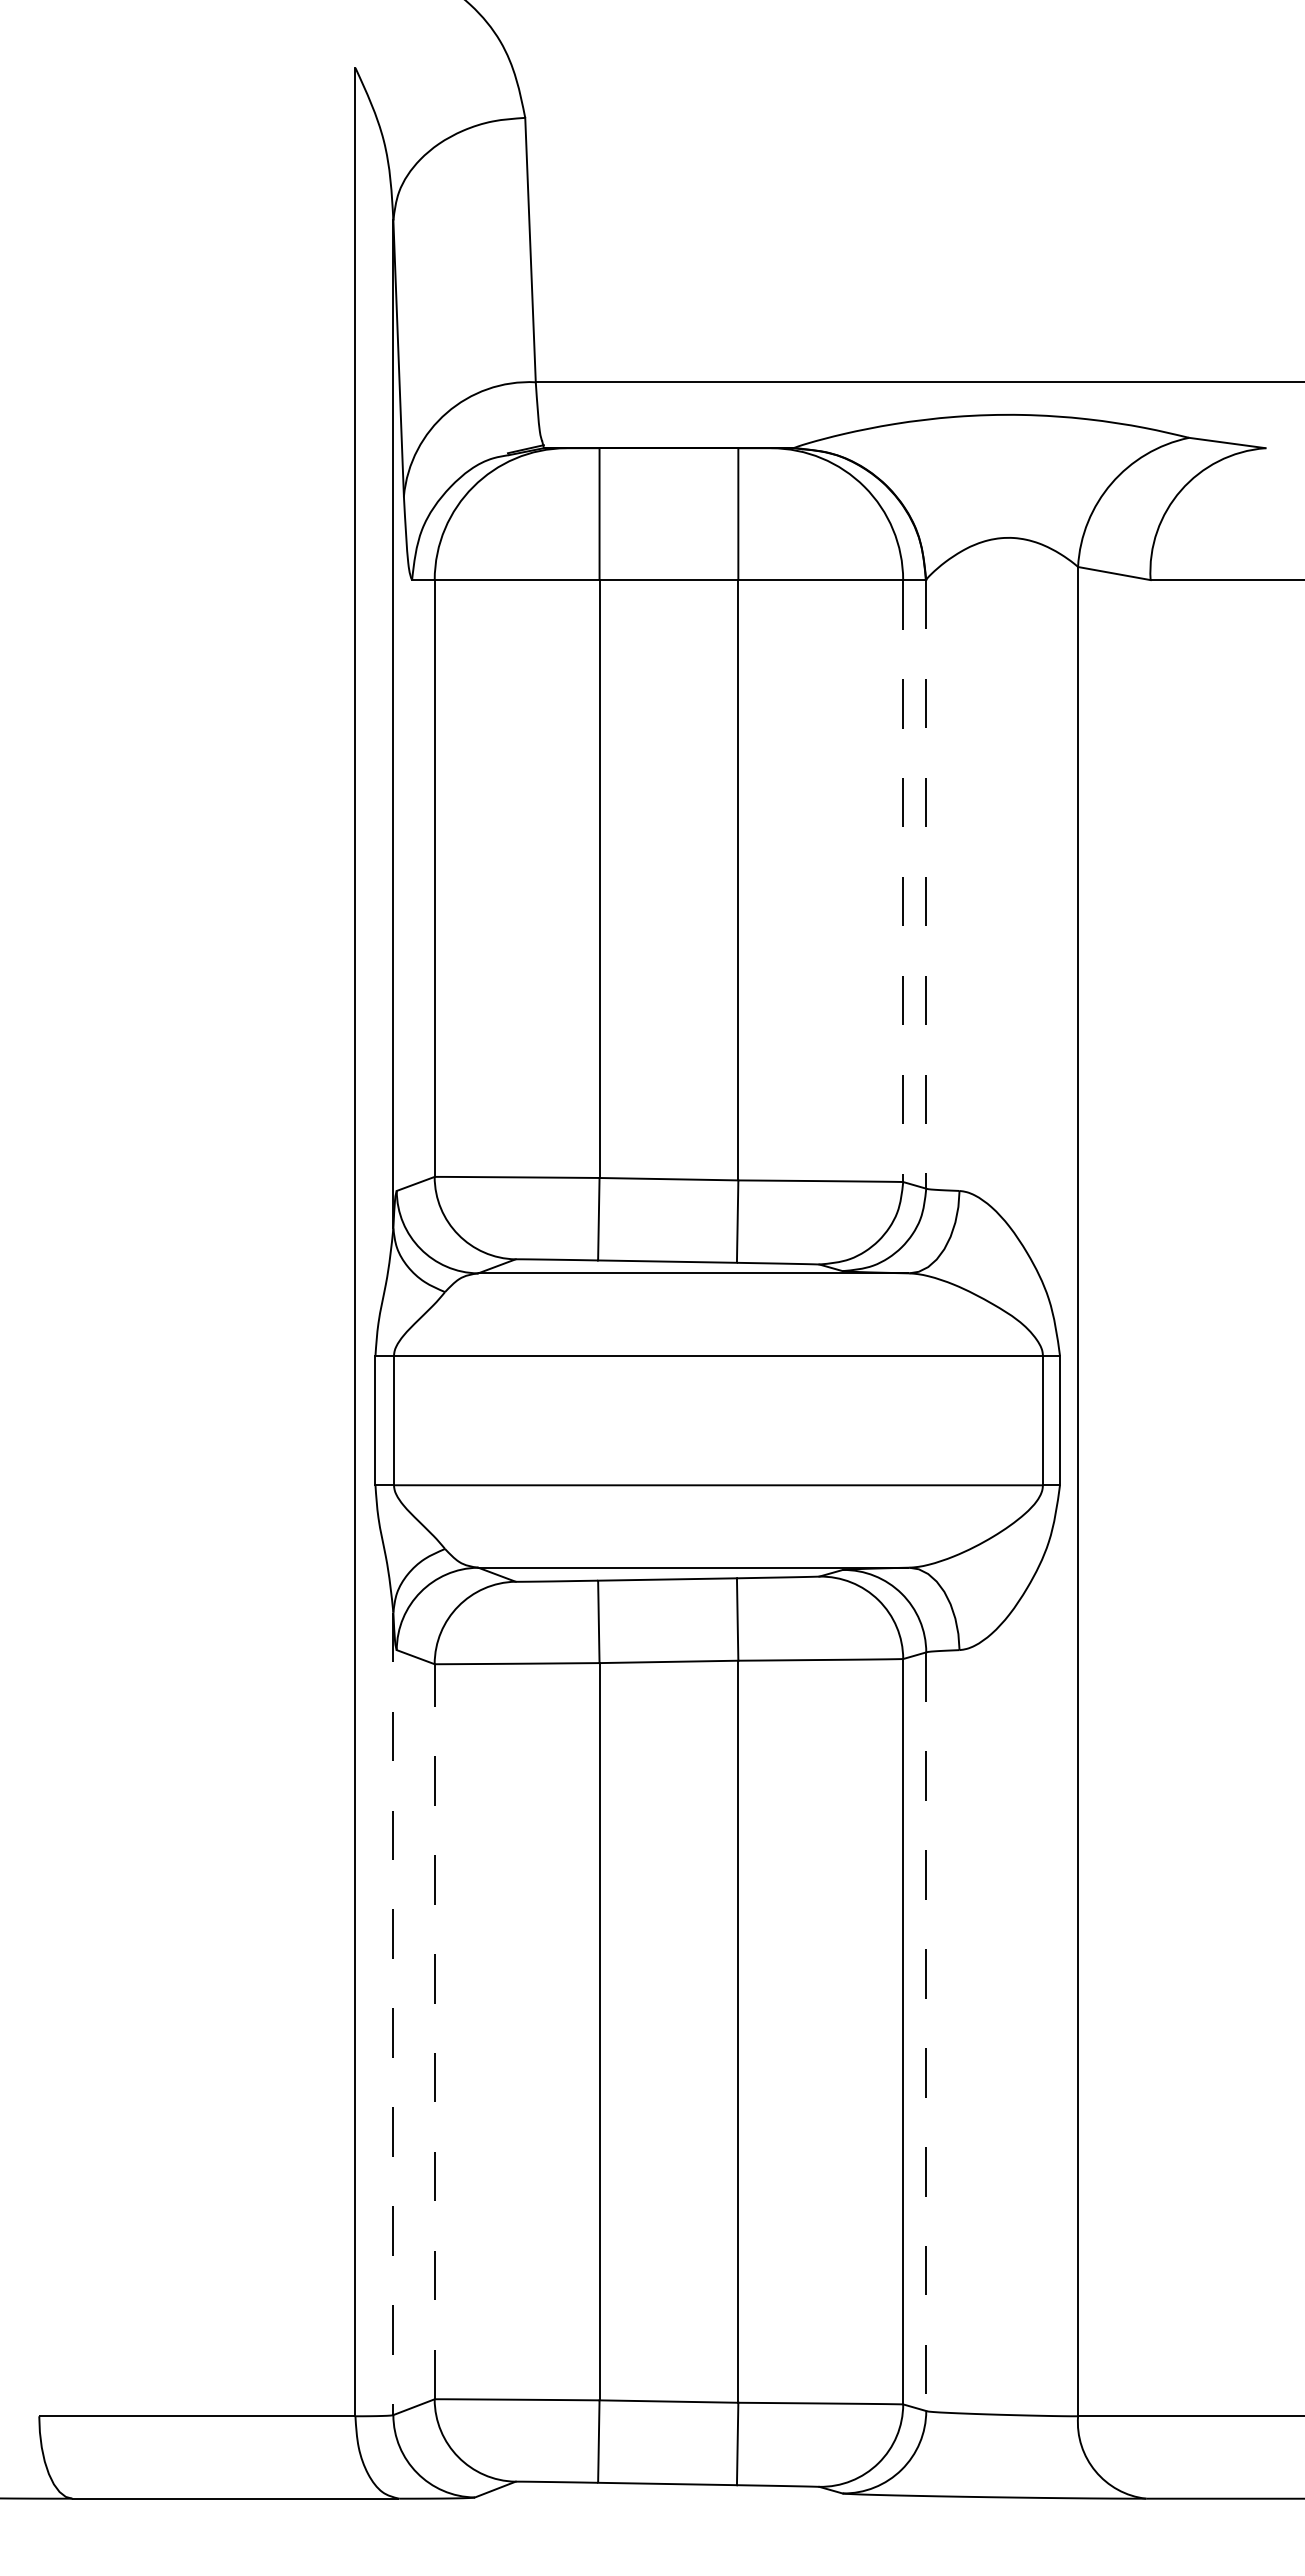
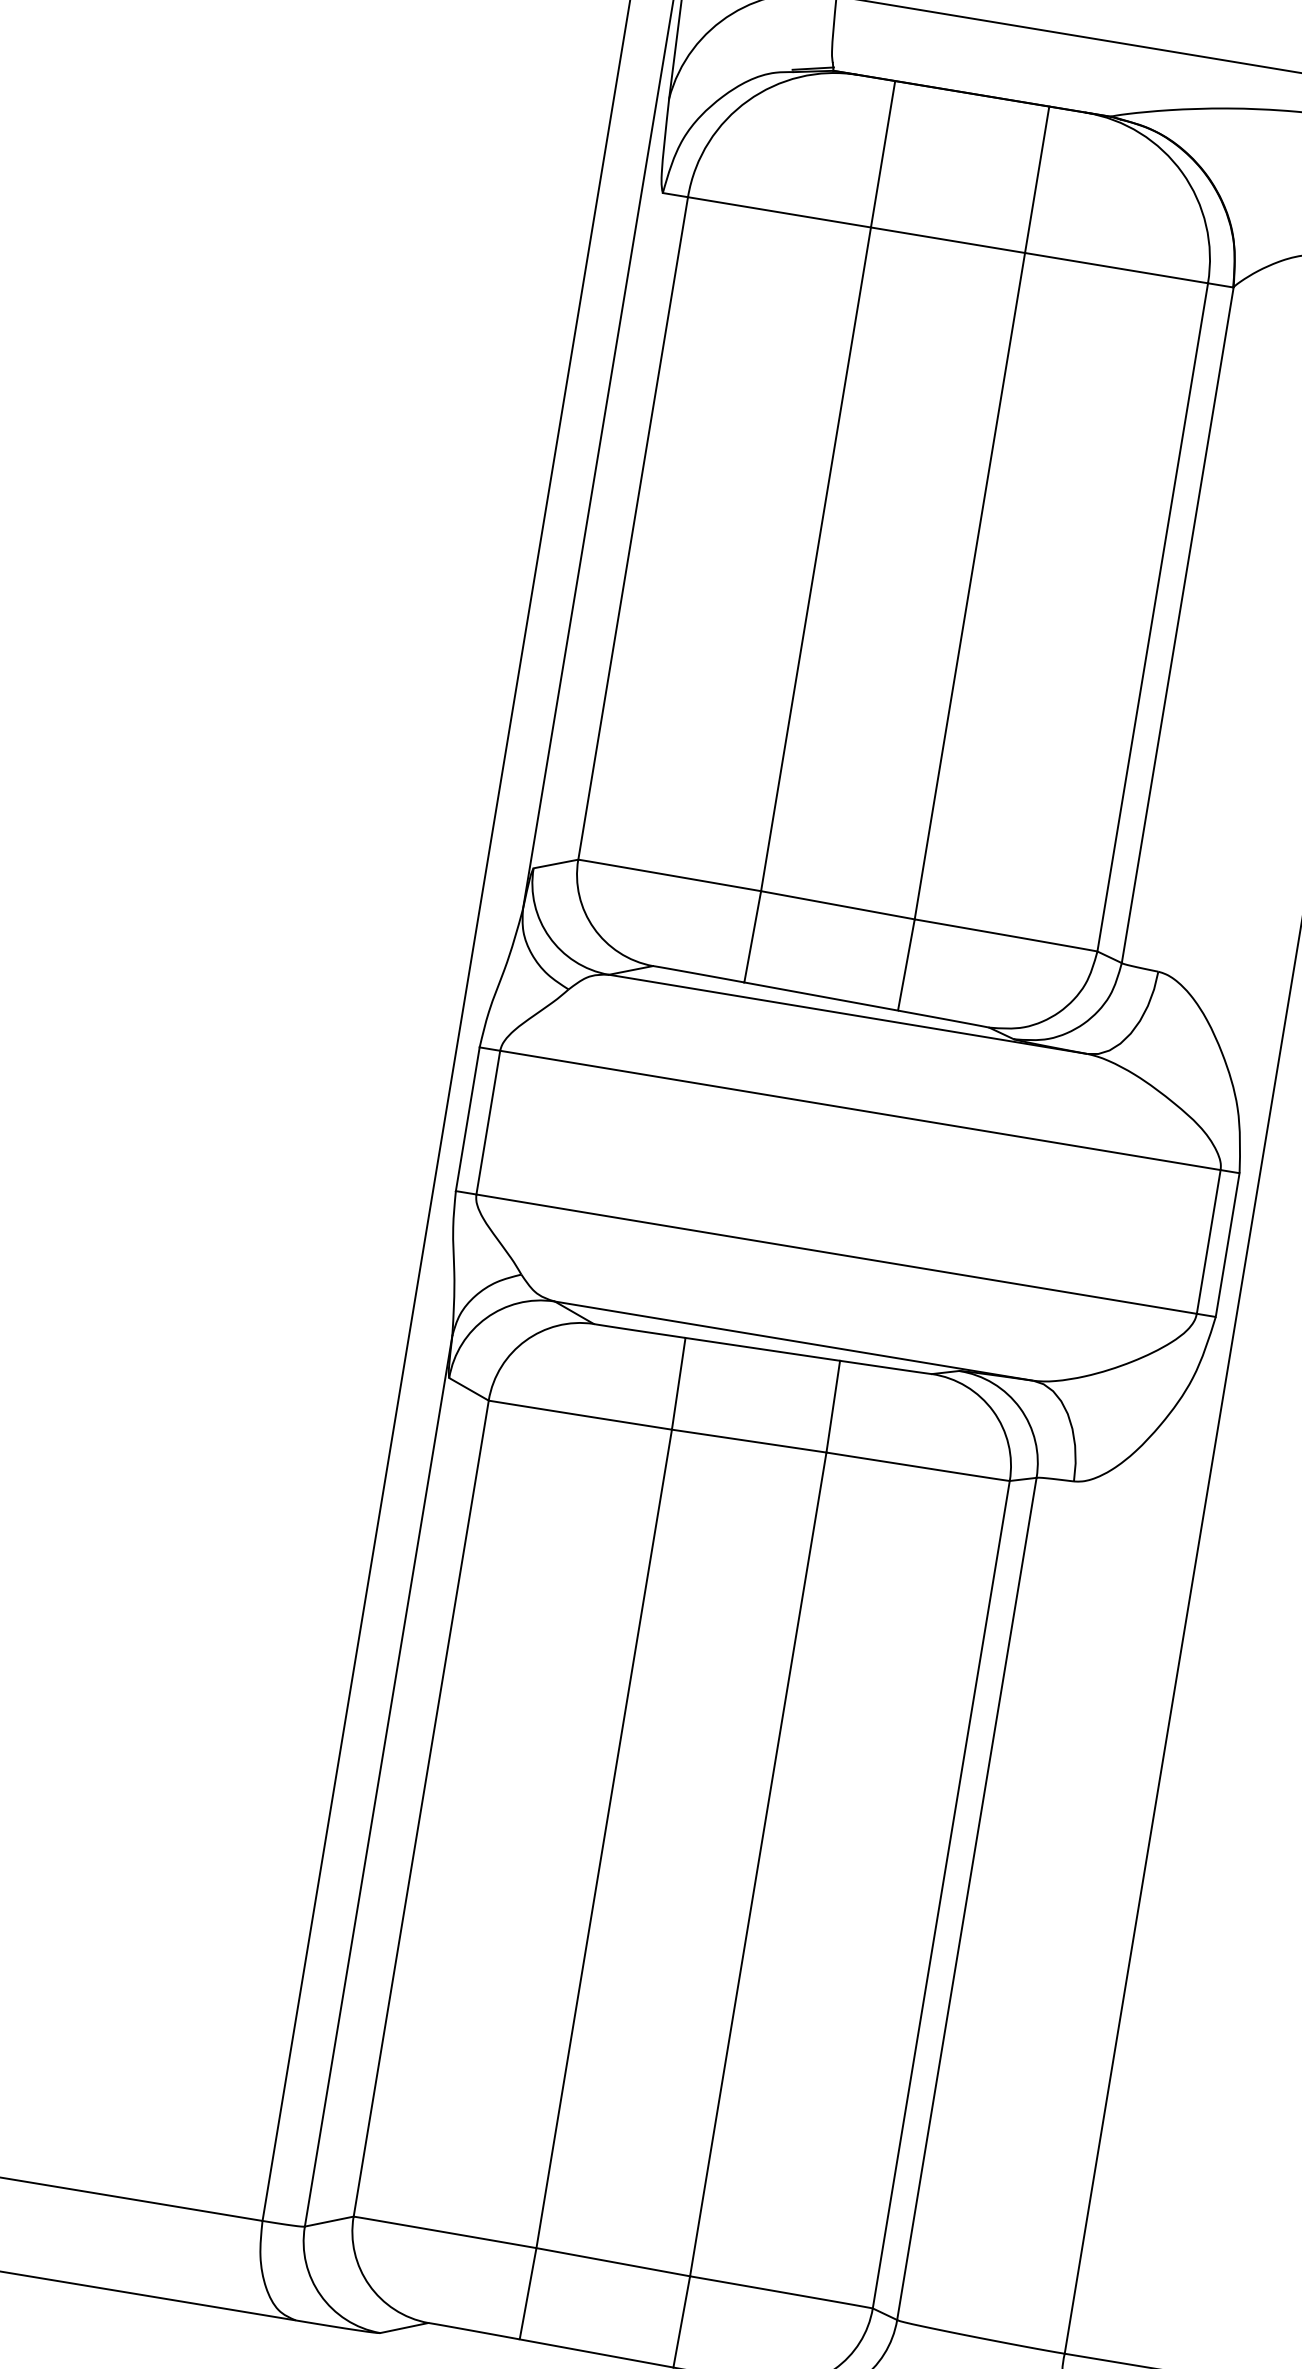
line: (903, 881) -> (1152, 617), dashed -> solid
line: (926, 884) -> (1177, 625), dashed -> solid
line: (393, 2014) -> (378, 1781), dashed -> solid
line: (434, 2031) -> (421, 1808), dashed -> solid
line: (926, 2032) -> (967, 1899), dashed -> solid

